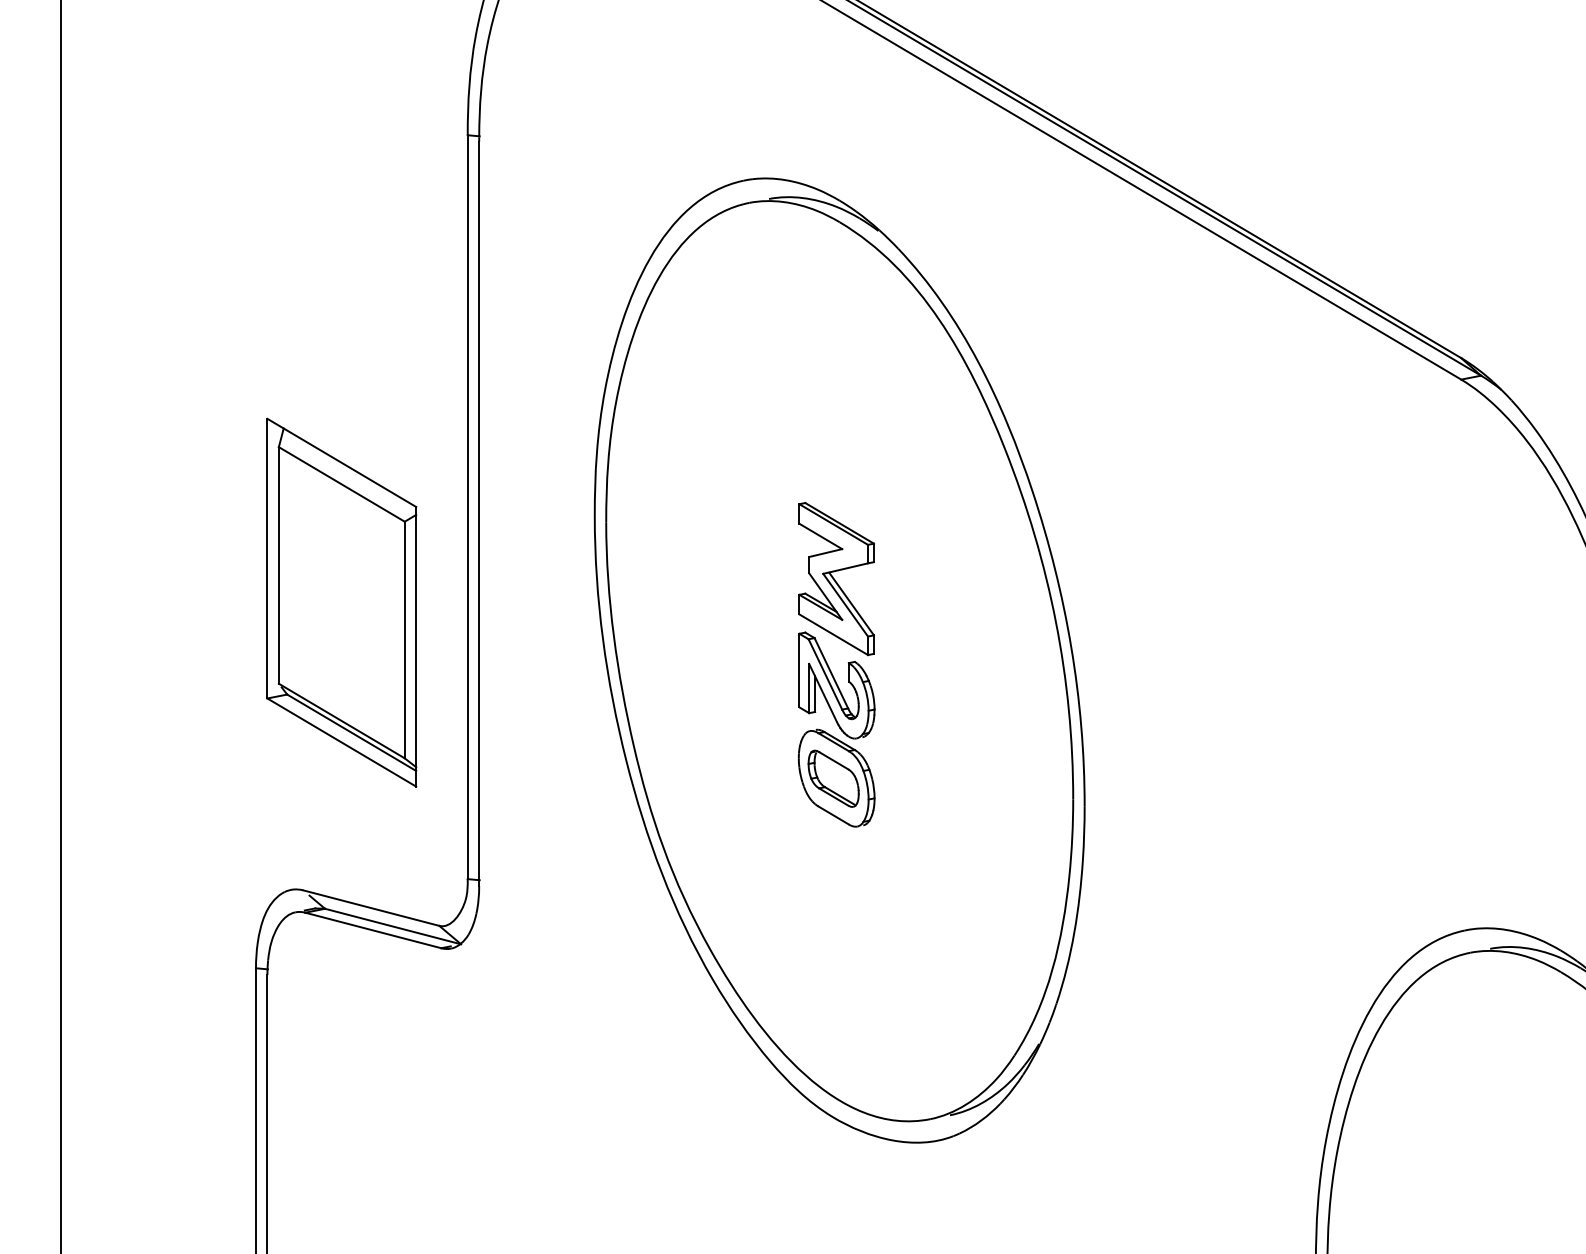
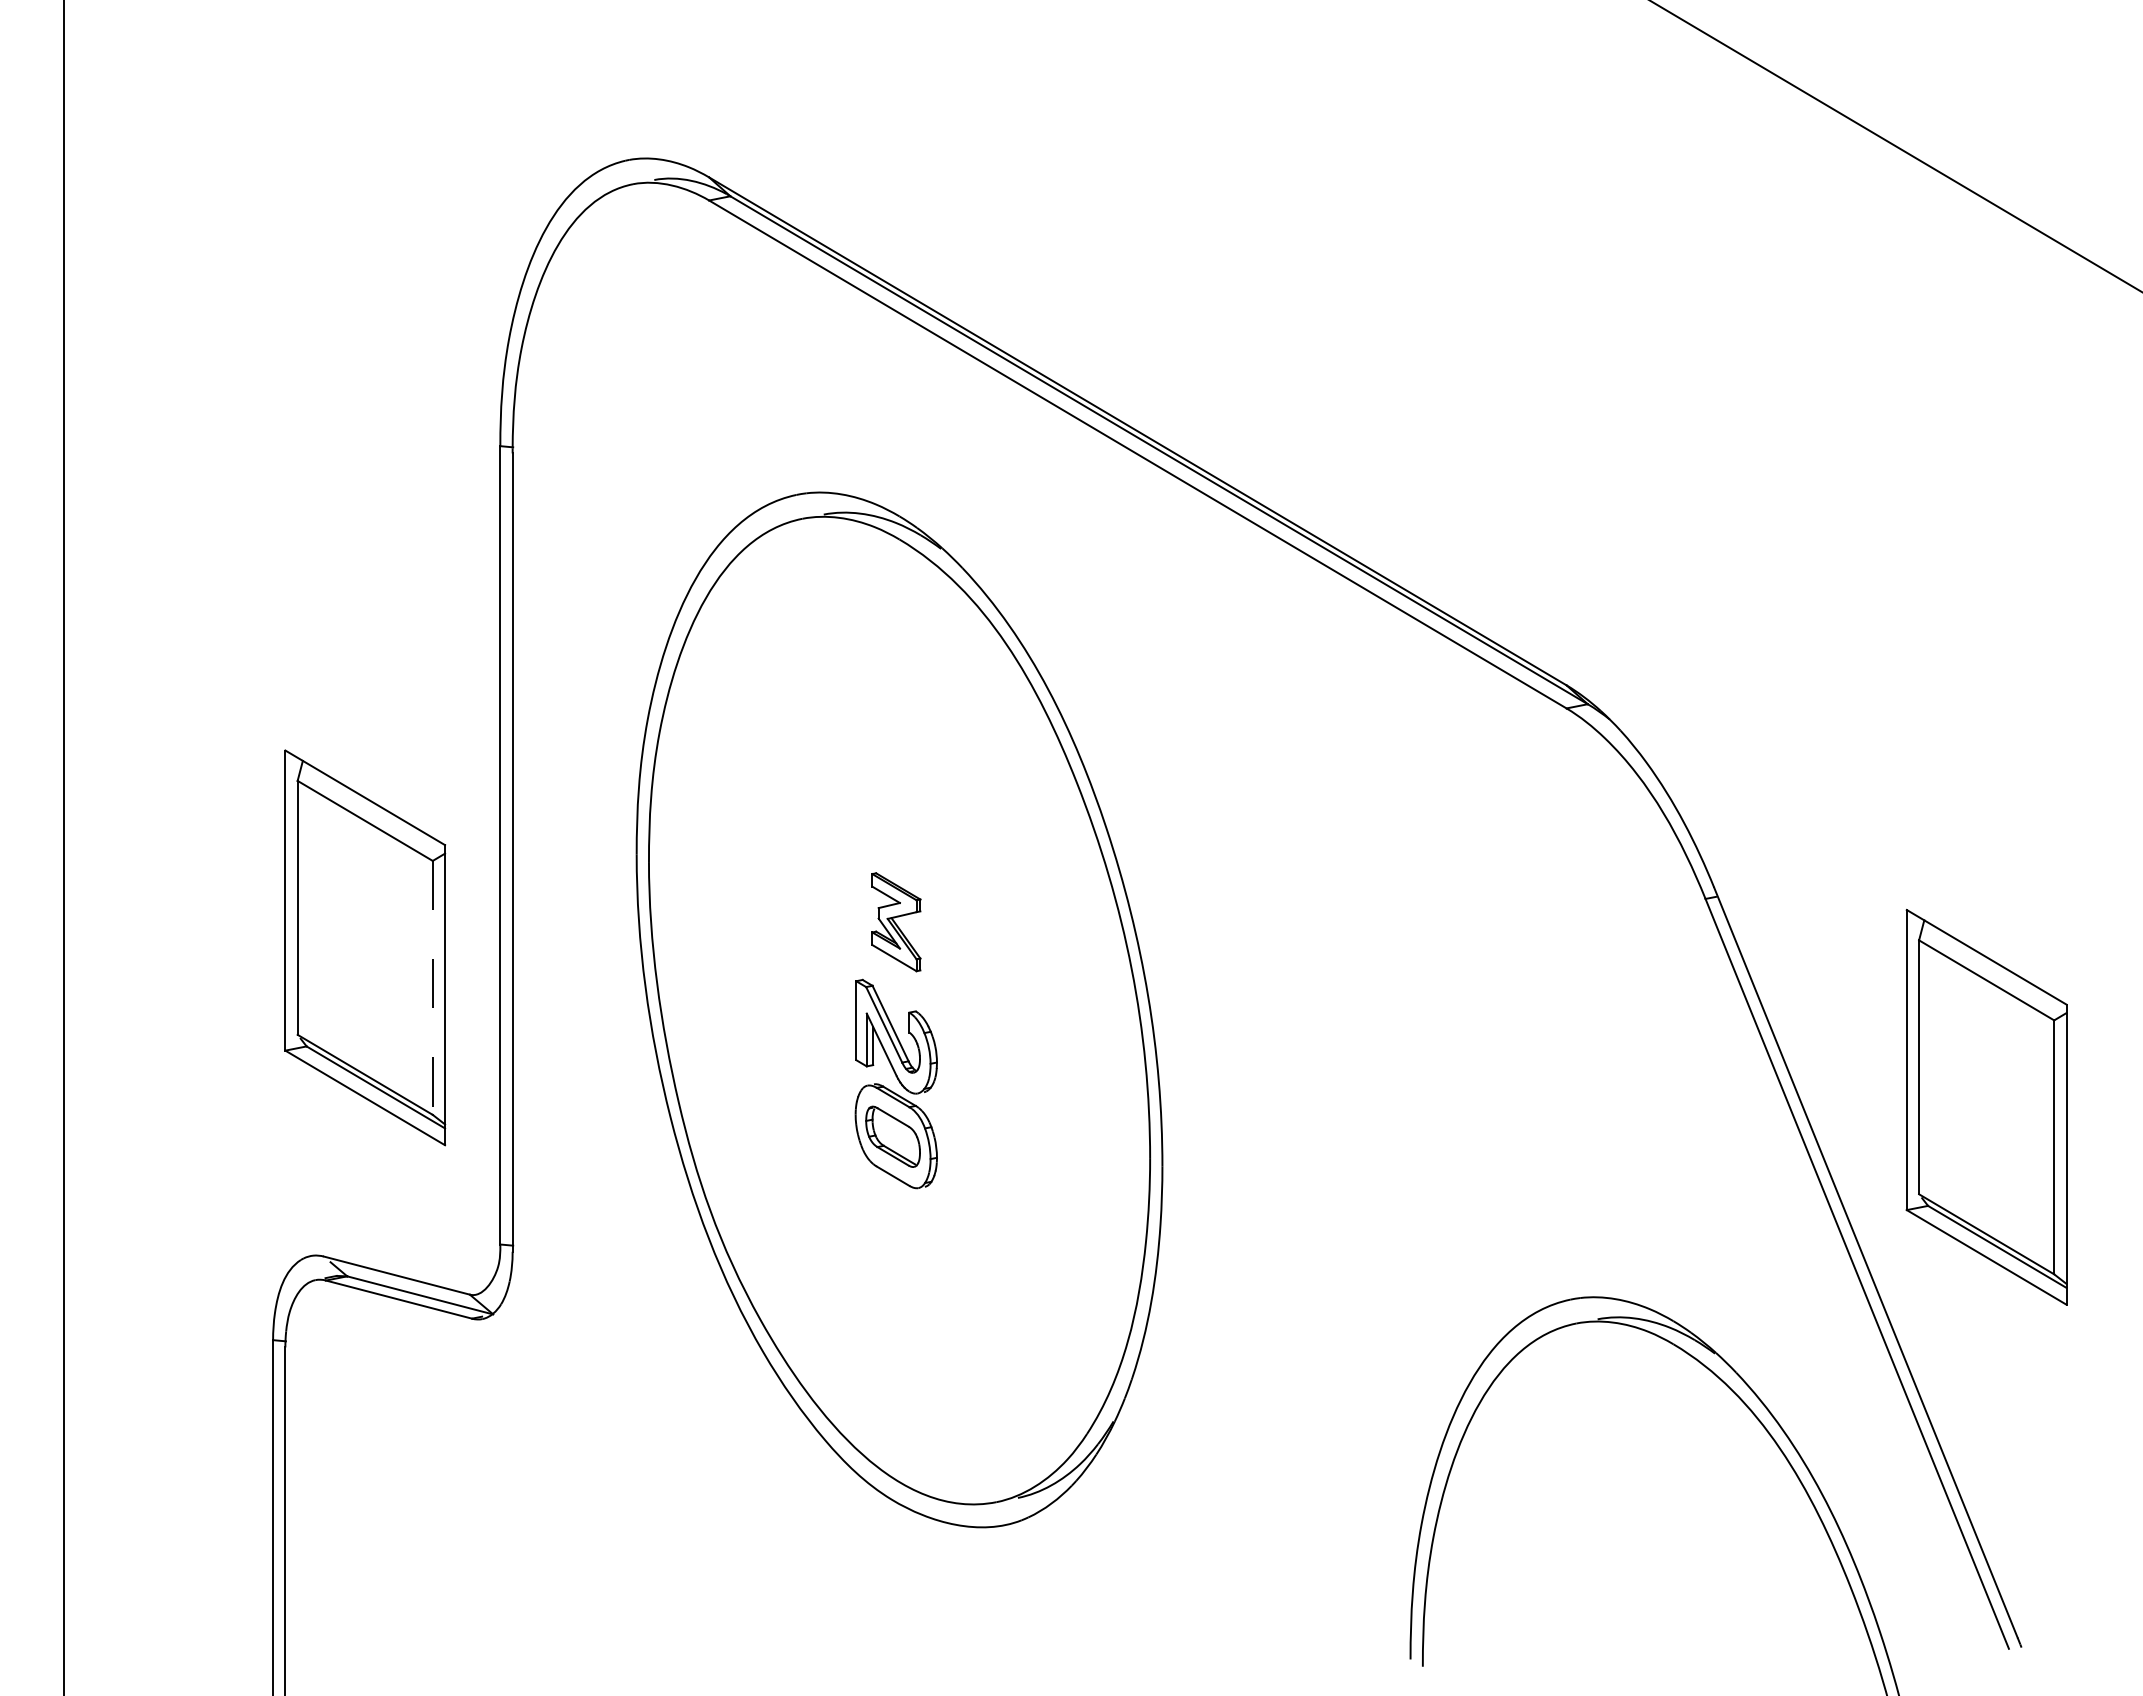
part: (836, 578) -> (896, 921), size x0.6
line: (404, 639) -> (432, 987), solid -> dashed

